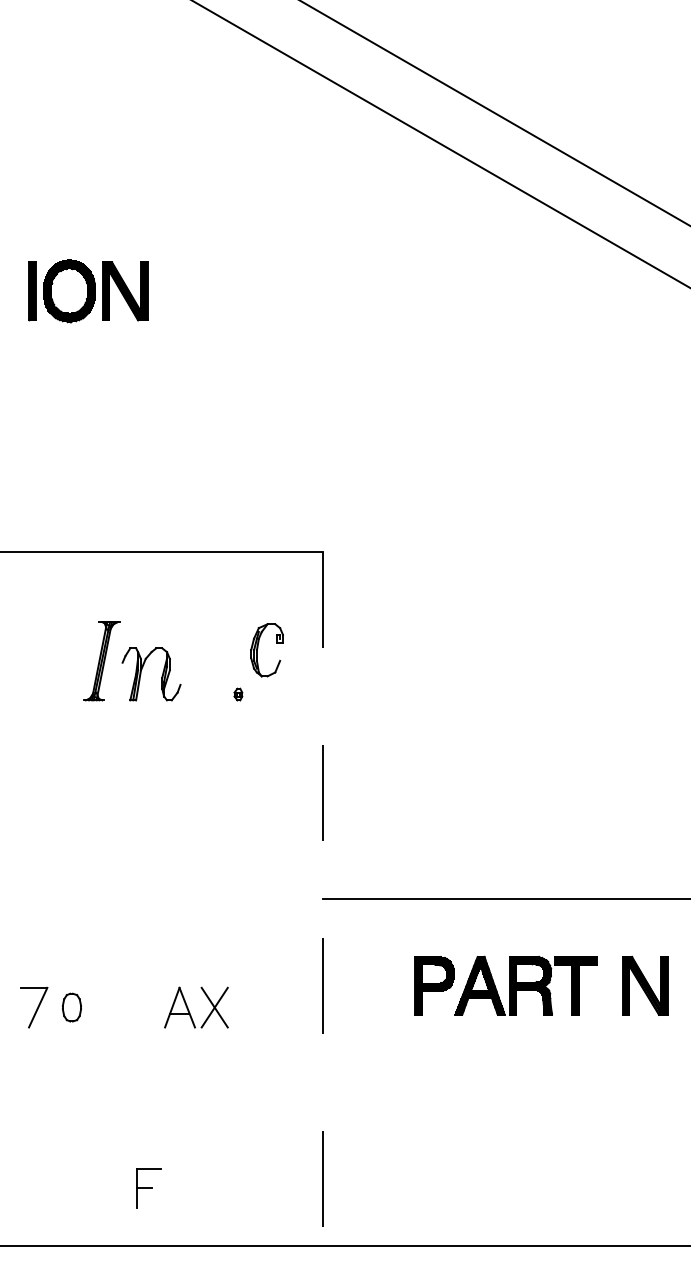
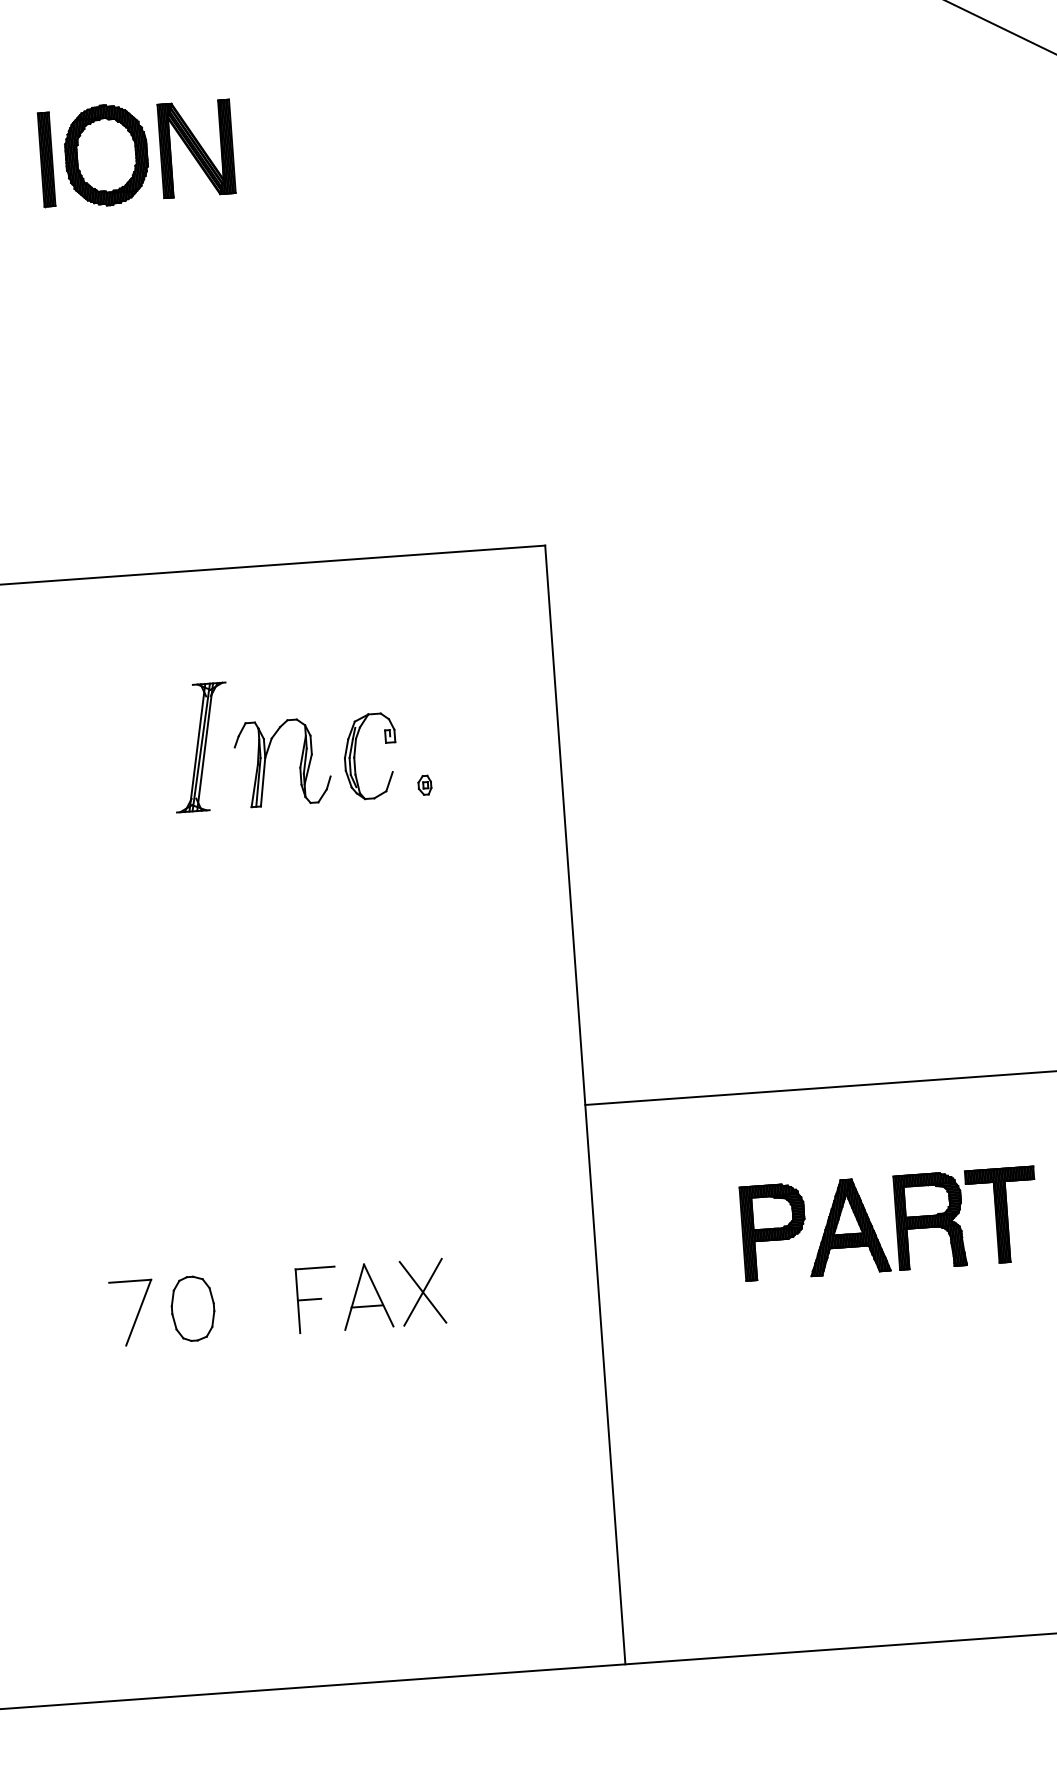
part: (258, 648) -> (356, 754), moved
line: (323, 899) -> (585, 1105), dashed -> solid
part: (71, 1007) -> (192, 1308), size x1.43
part: (148, 1188) -> (316, 1299), moved

